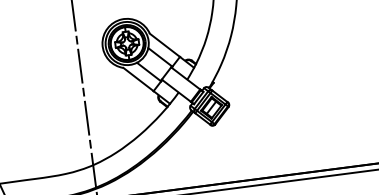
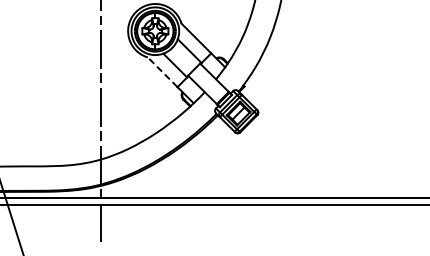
line: (138, 78) -> (162, 71), solid -> dashed

